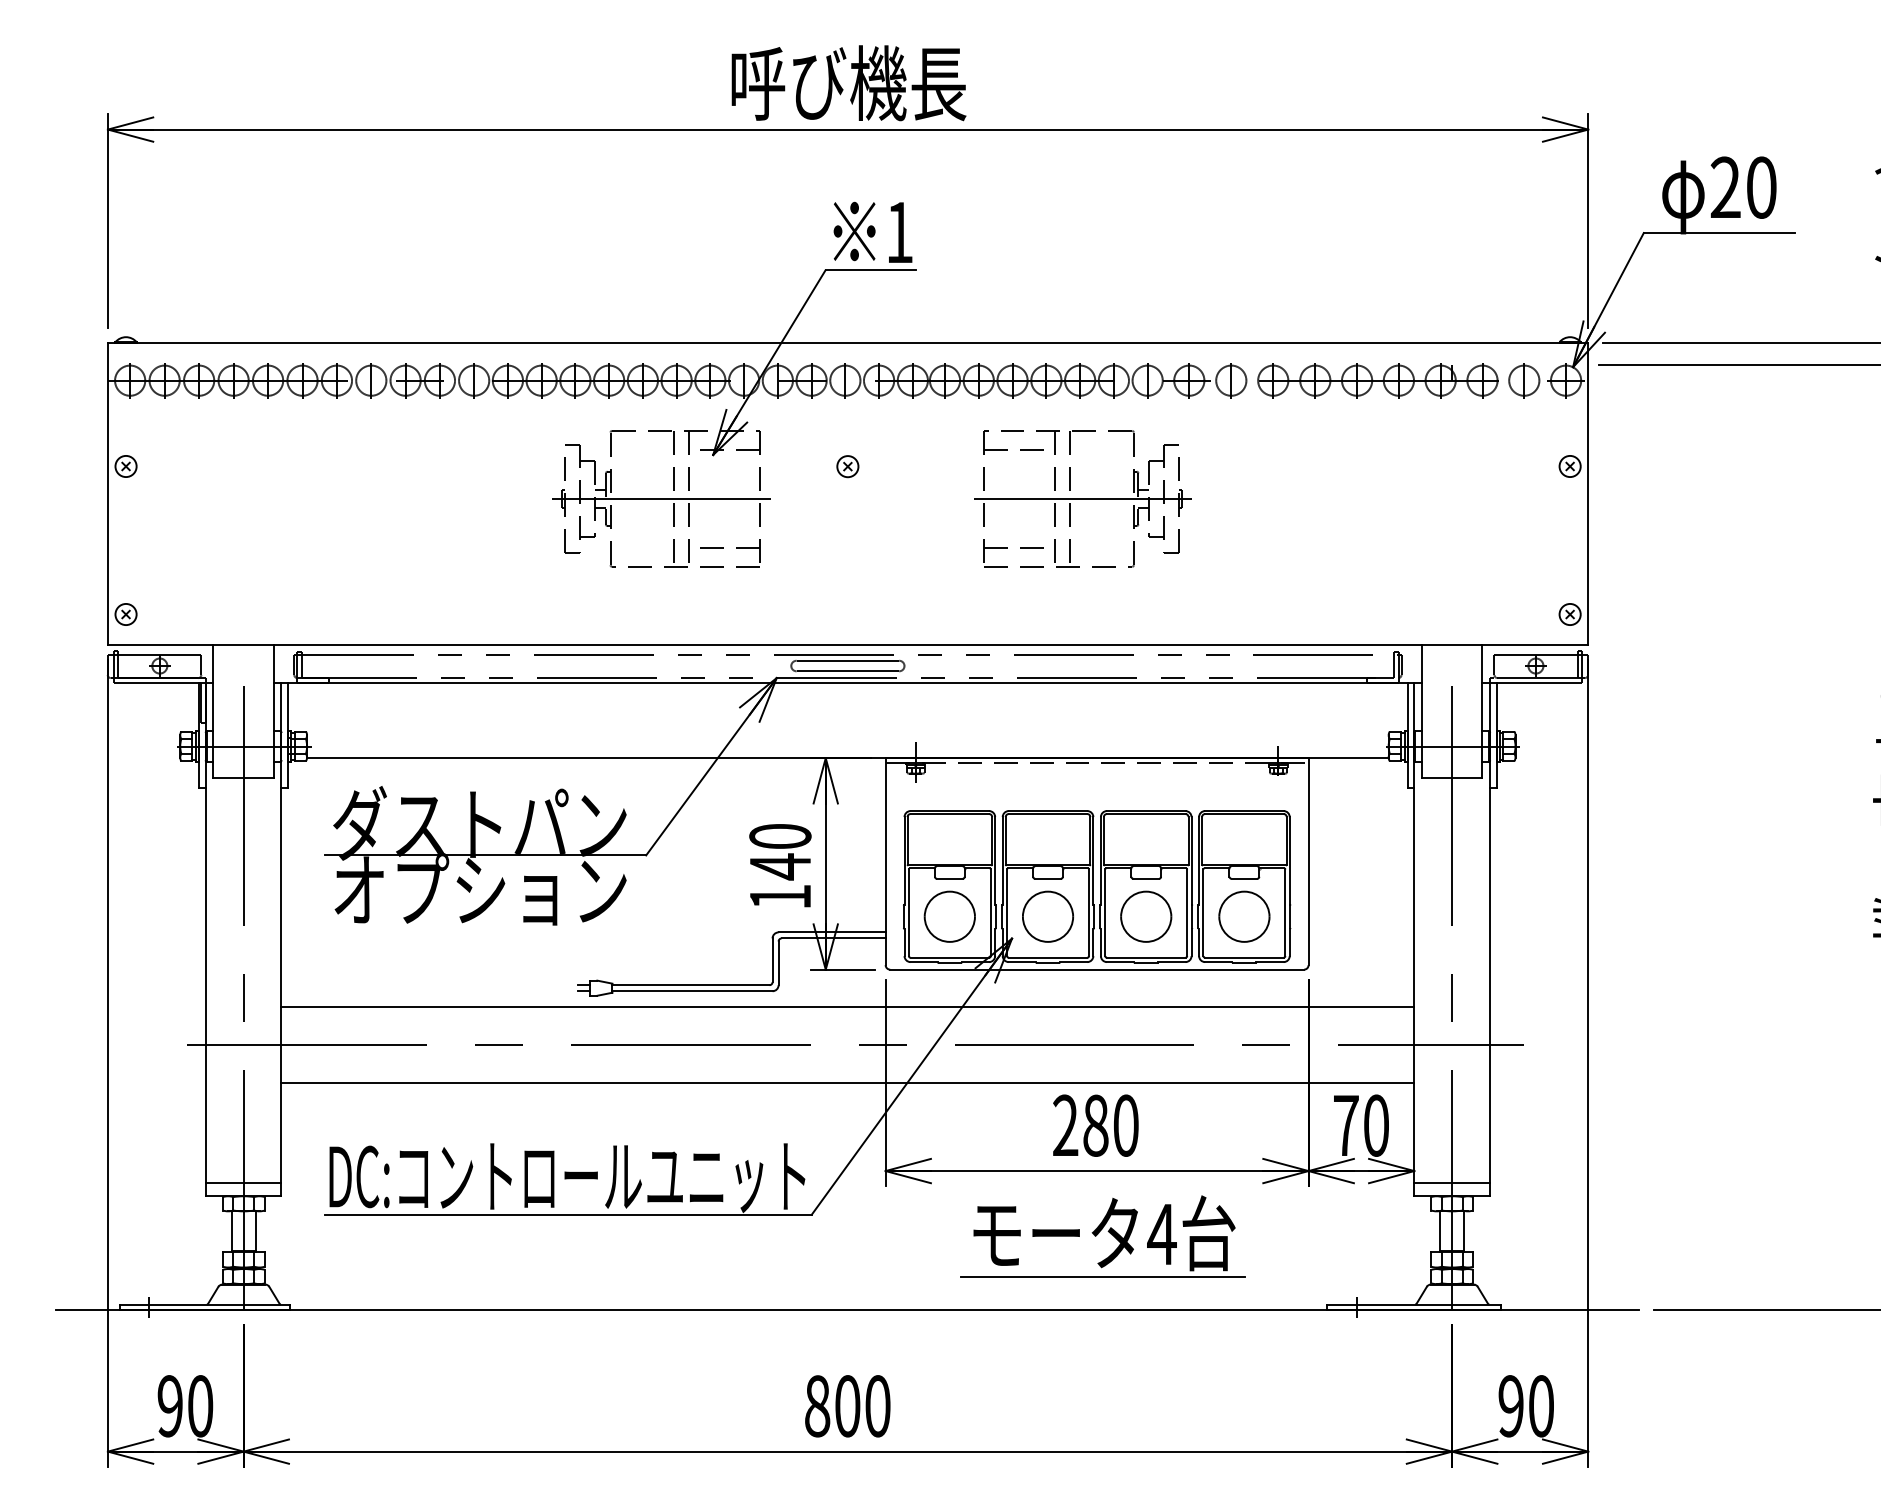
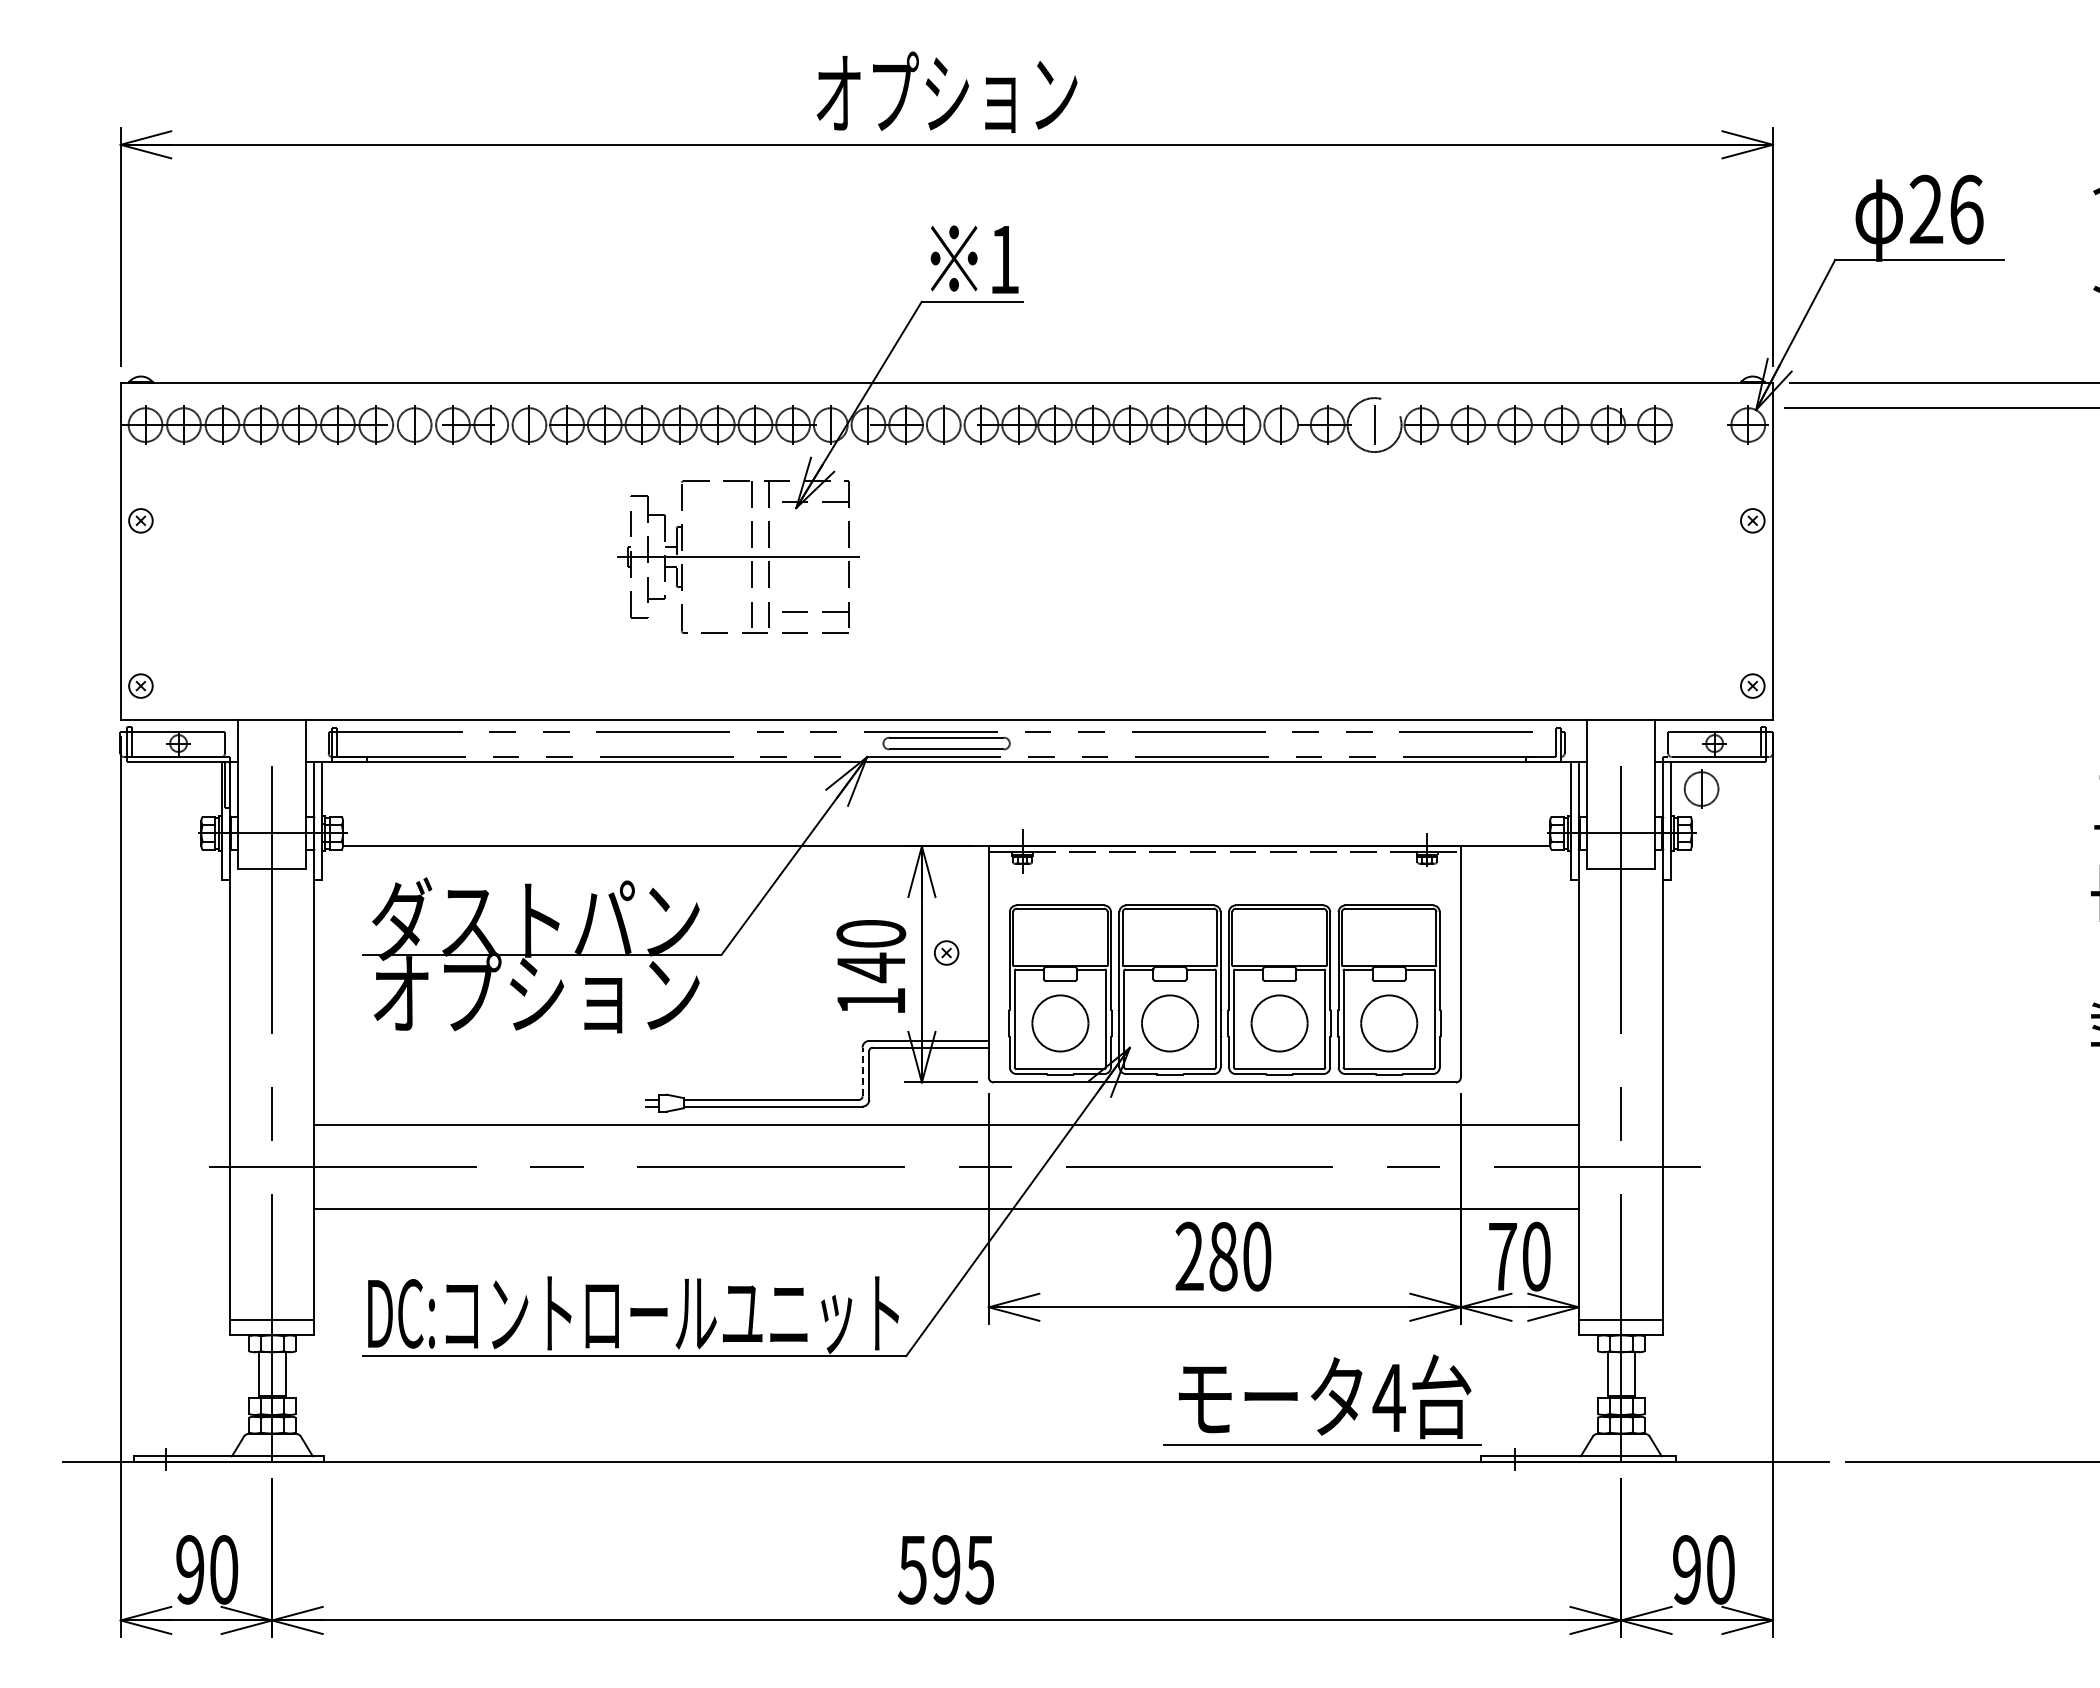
text: (848, 82) -> (947, 92), 呼び機長 -> オプション
text: (1761, 187) -> (1966, 209), 20 -> 26
circle: (1231, 380) -> (1374, 424), size x1.6
part: (1524, 380) -> (1701, 788), moved
part: (847, 466) -> (946, 952), moved
part: (1082, 498) -> (1208, 556), removed
line: (772, 959) -> (862, 1071), solid -> dashed
part: (1102, 1235) -> (1322, 1399), moved
text: (846, 1405) -> (945, 1569), 800 -> 595

